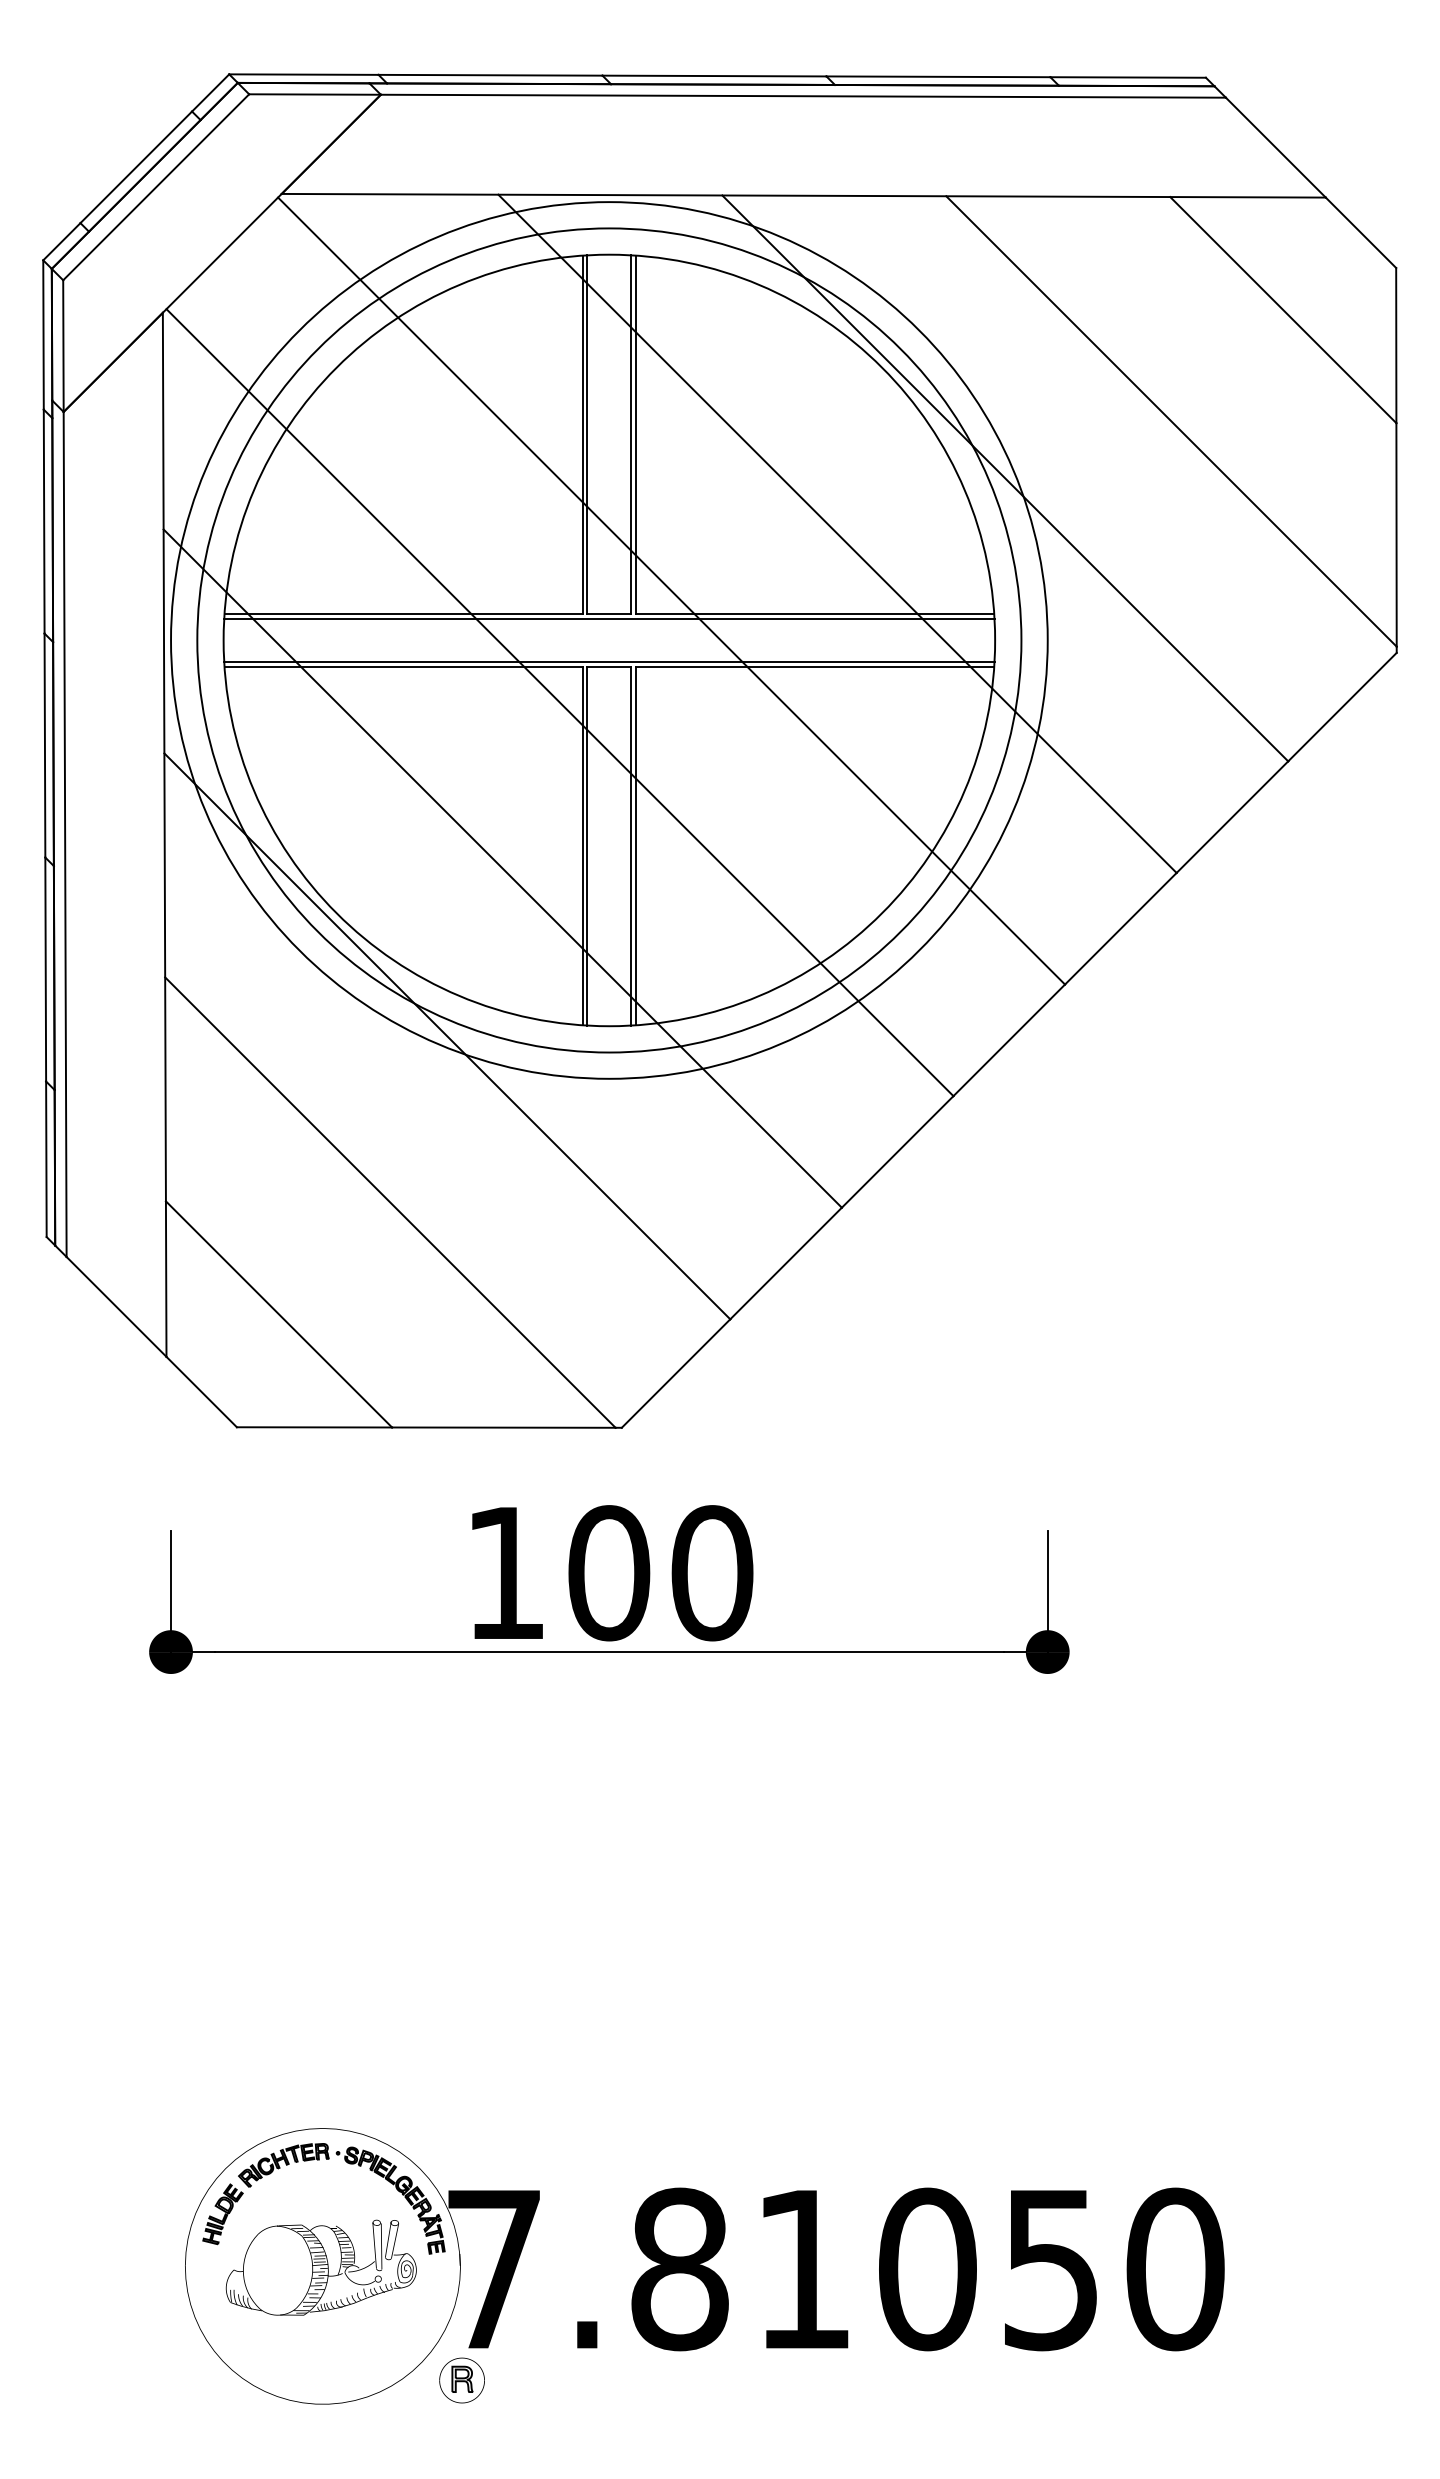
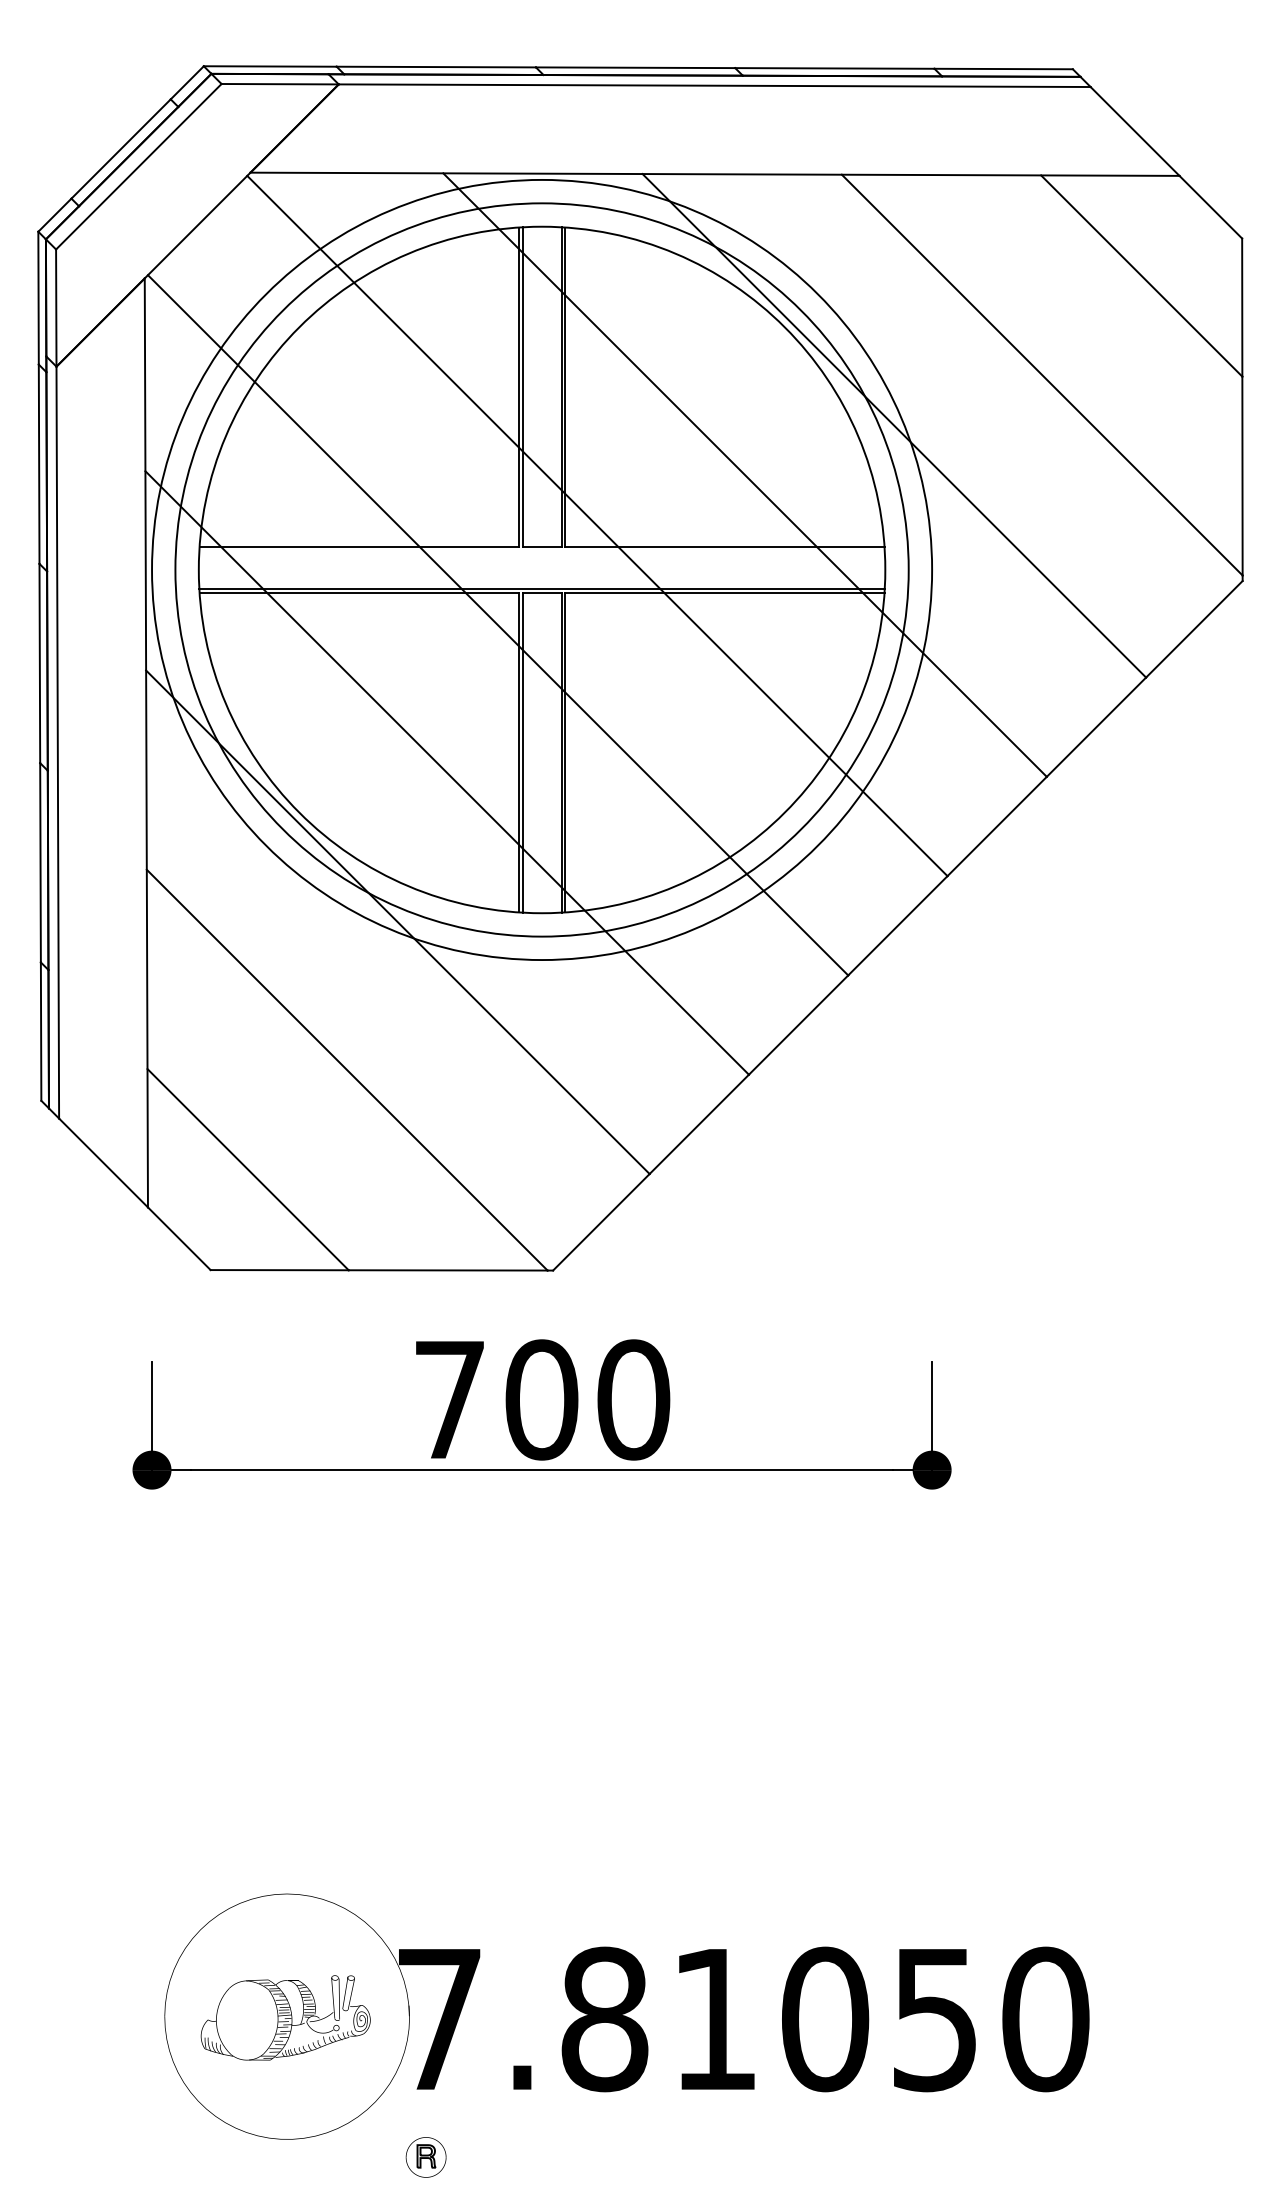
line: (609, 618) -> (542, 550), removed
text: (505, 1572) -> (449, 1399), 100 -> 700
part: (319, 2160) -> (284, 1922), removed
part: (461, 2380) -> (425, 2157), moved

